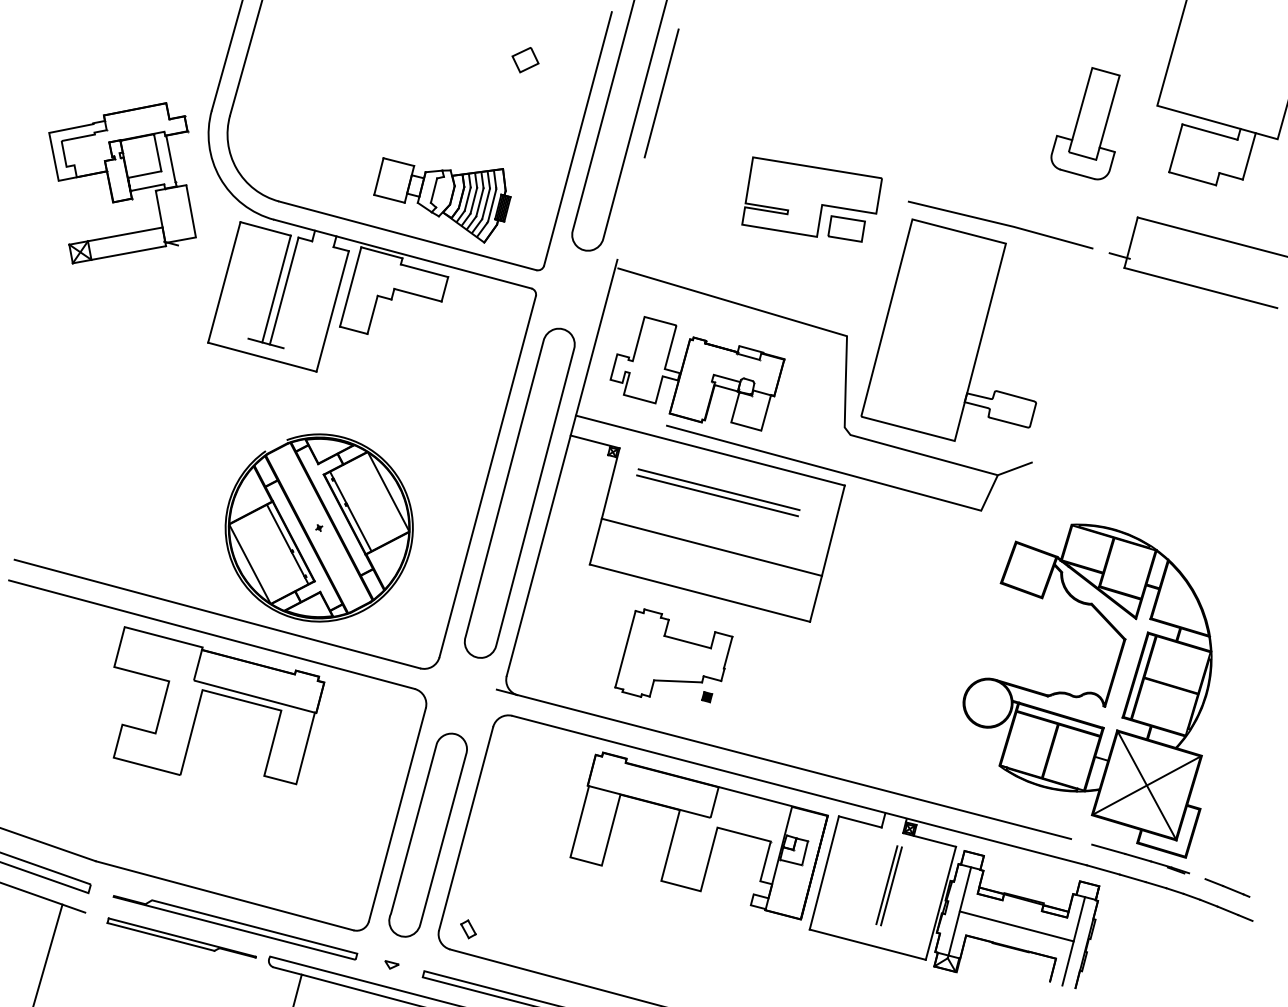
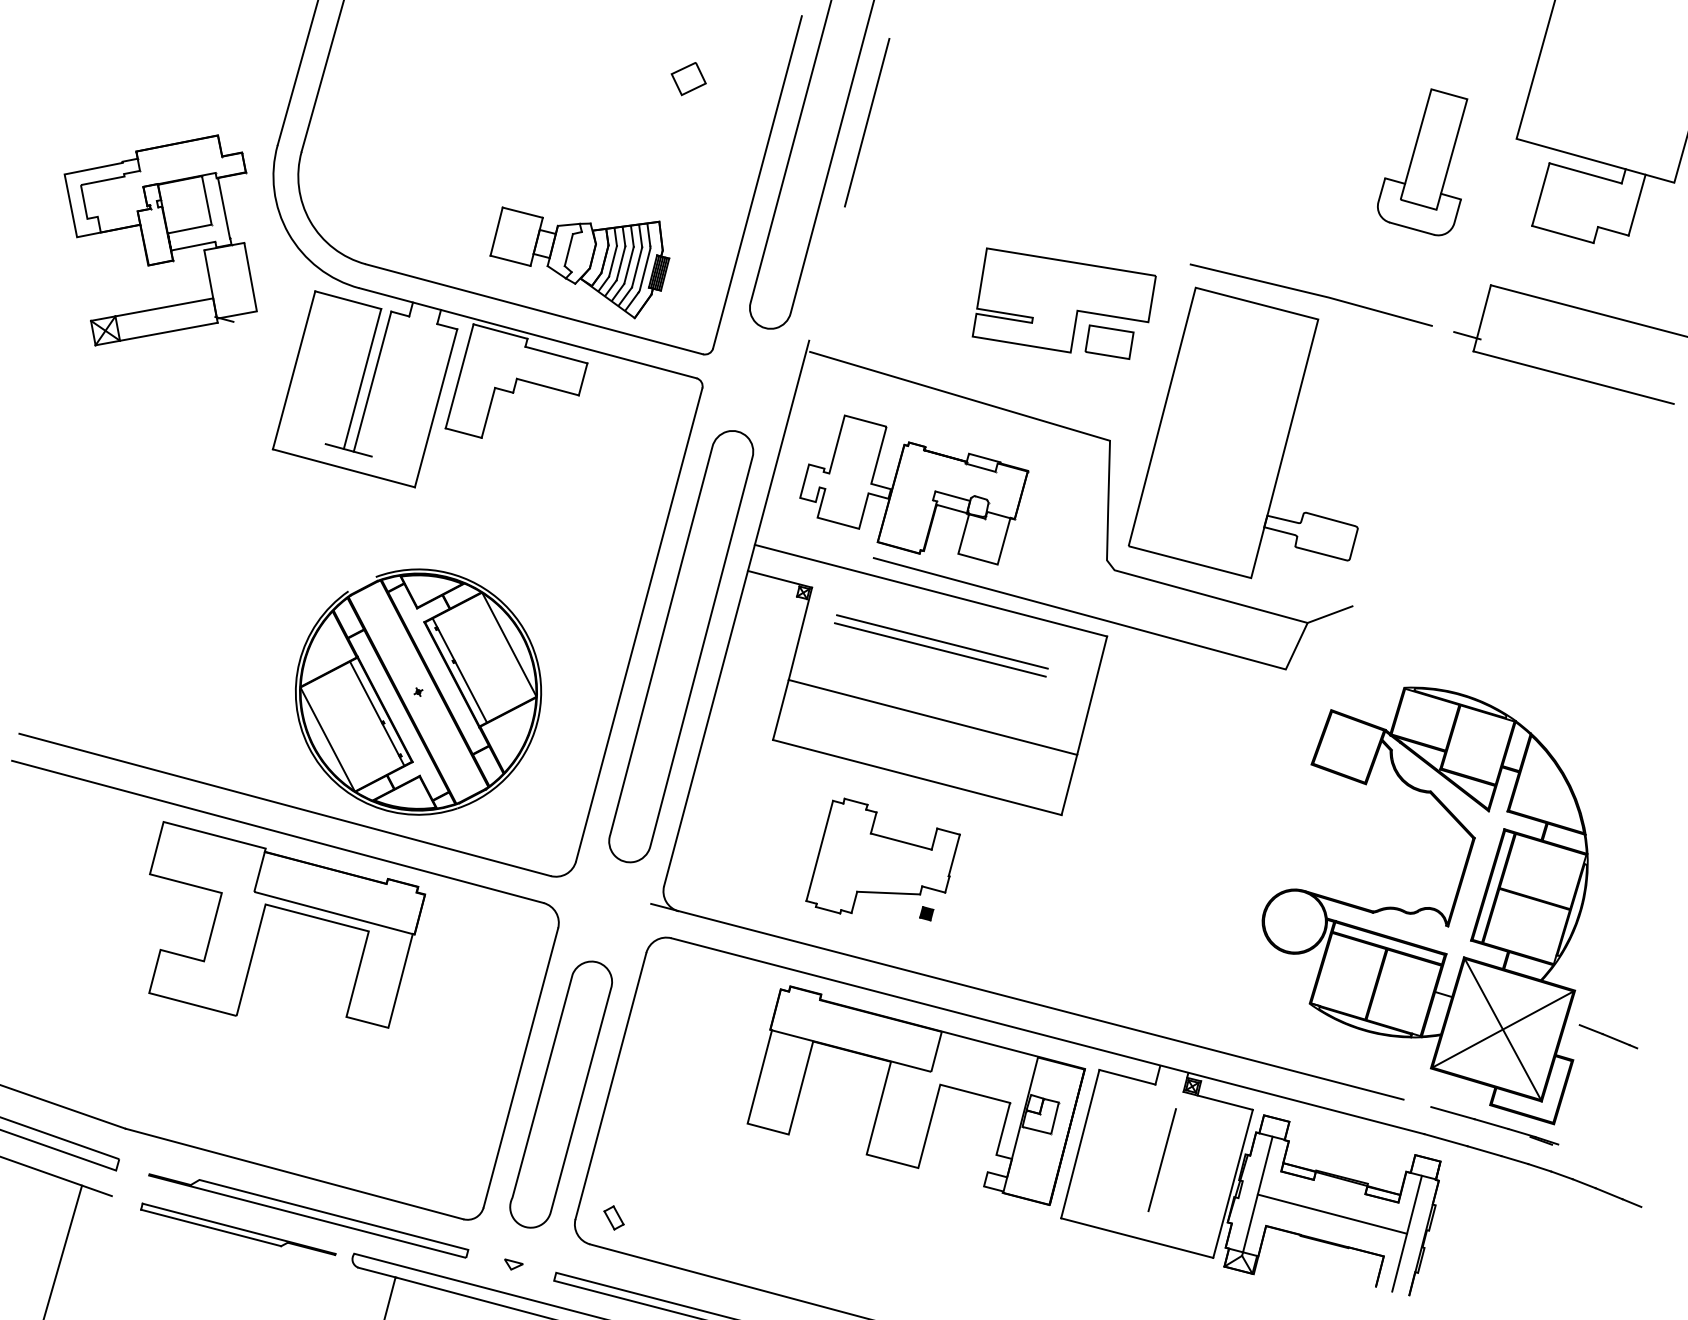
part: (811, 199) -> (1063, 303), moved
line: (891, 886) -> (1168, 1161), removed
line: (1227, 887) -> (1608, 1036), moved

